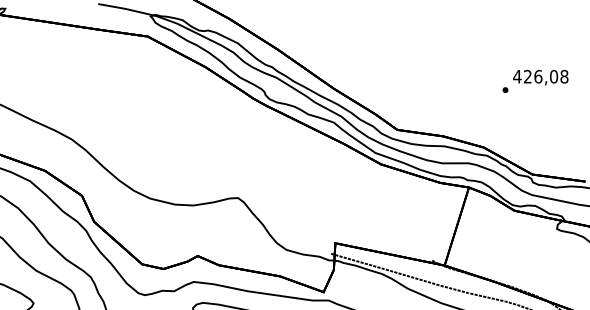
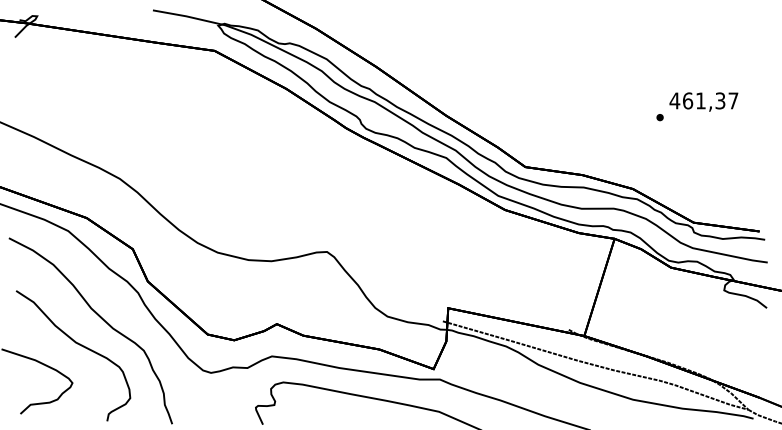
text: (545, 76) -> (710, 100), 426,08 -> 461,37

